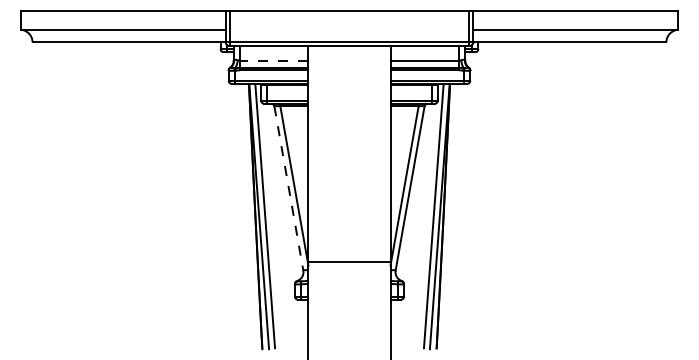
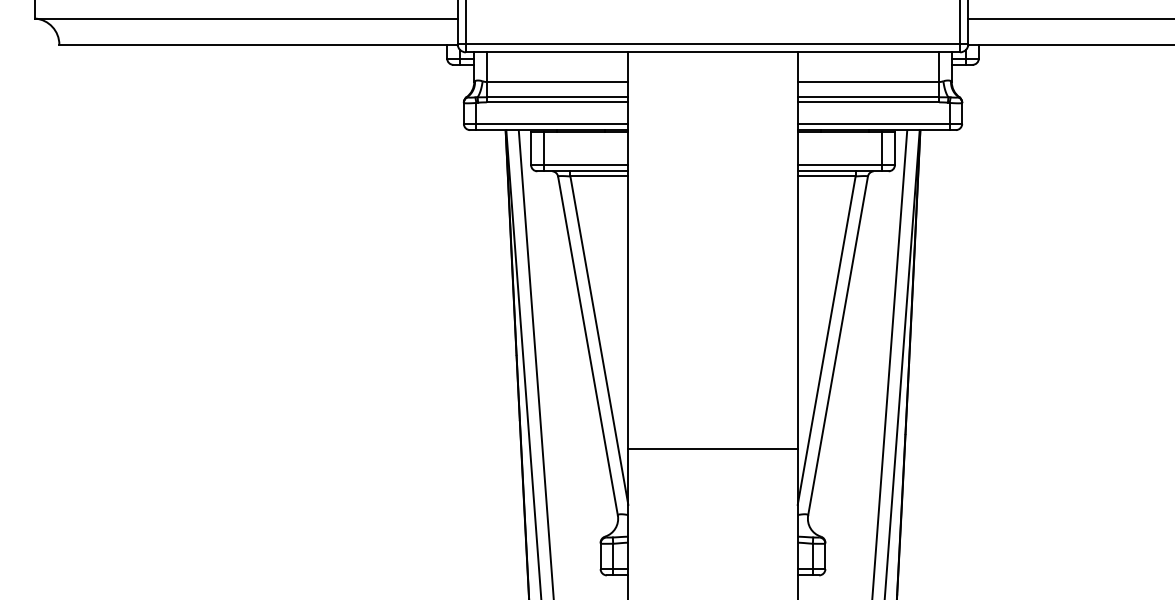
line: (273, 60) -> (556, 81), dashed -> solid
line: (288, 189) -> (587, 348), dashed -> solid
line: (349, 262) -> (713, 449), moved

